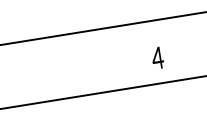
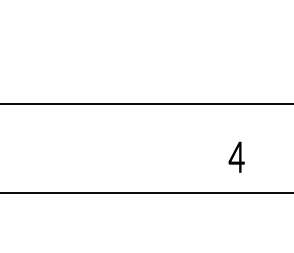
text: (157, 57) -> (236, 156), moved

